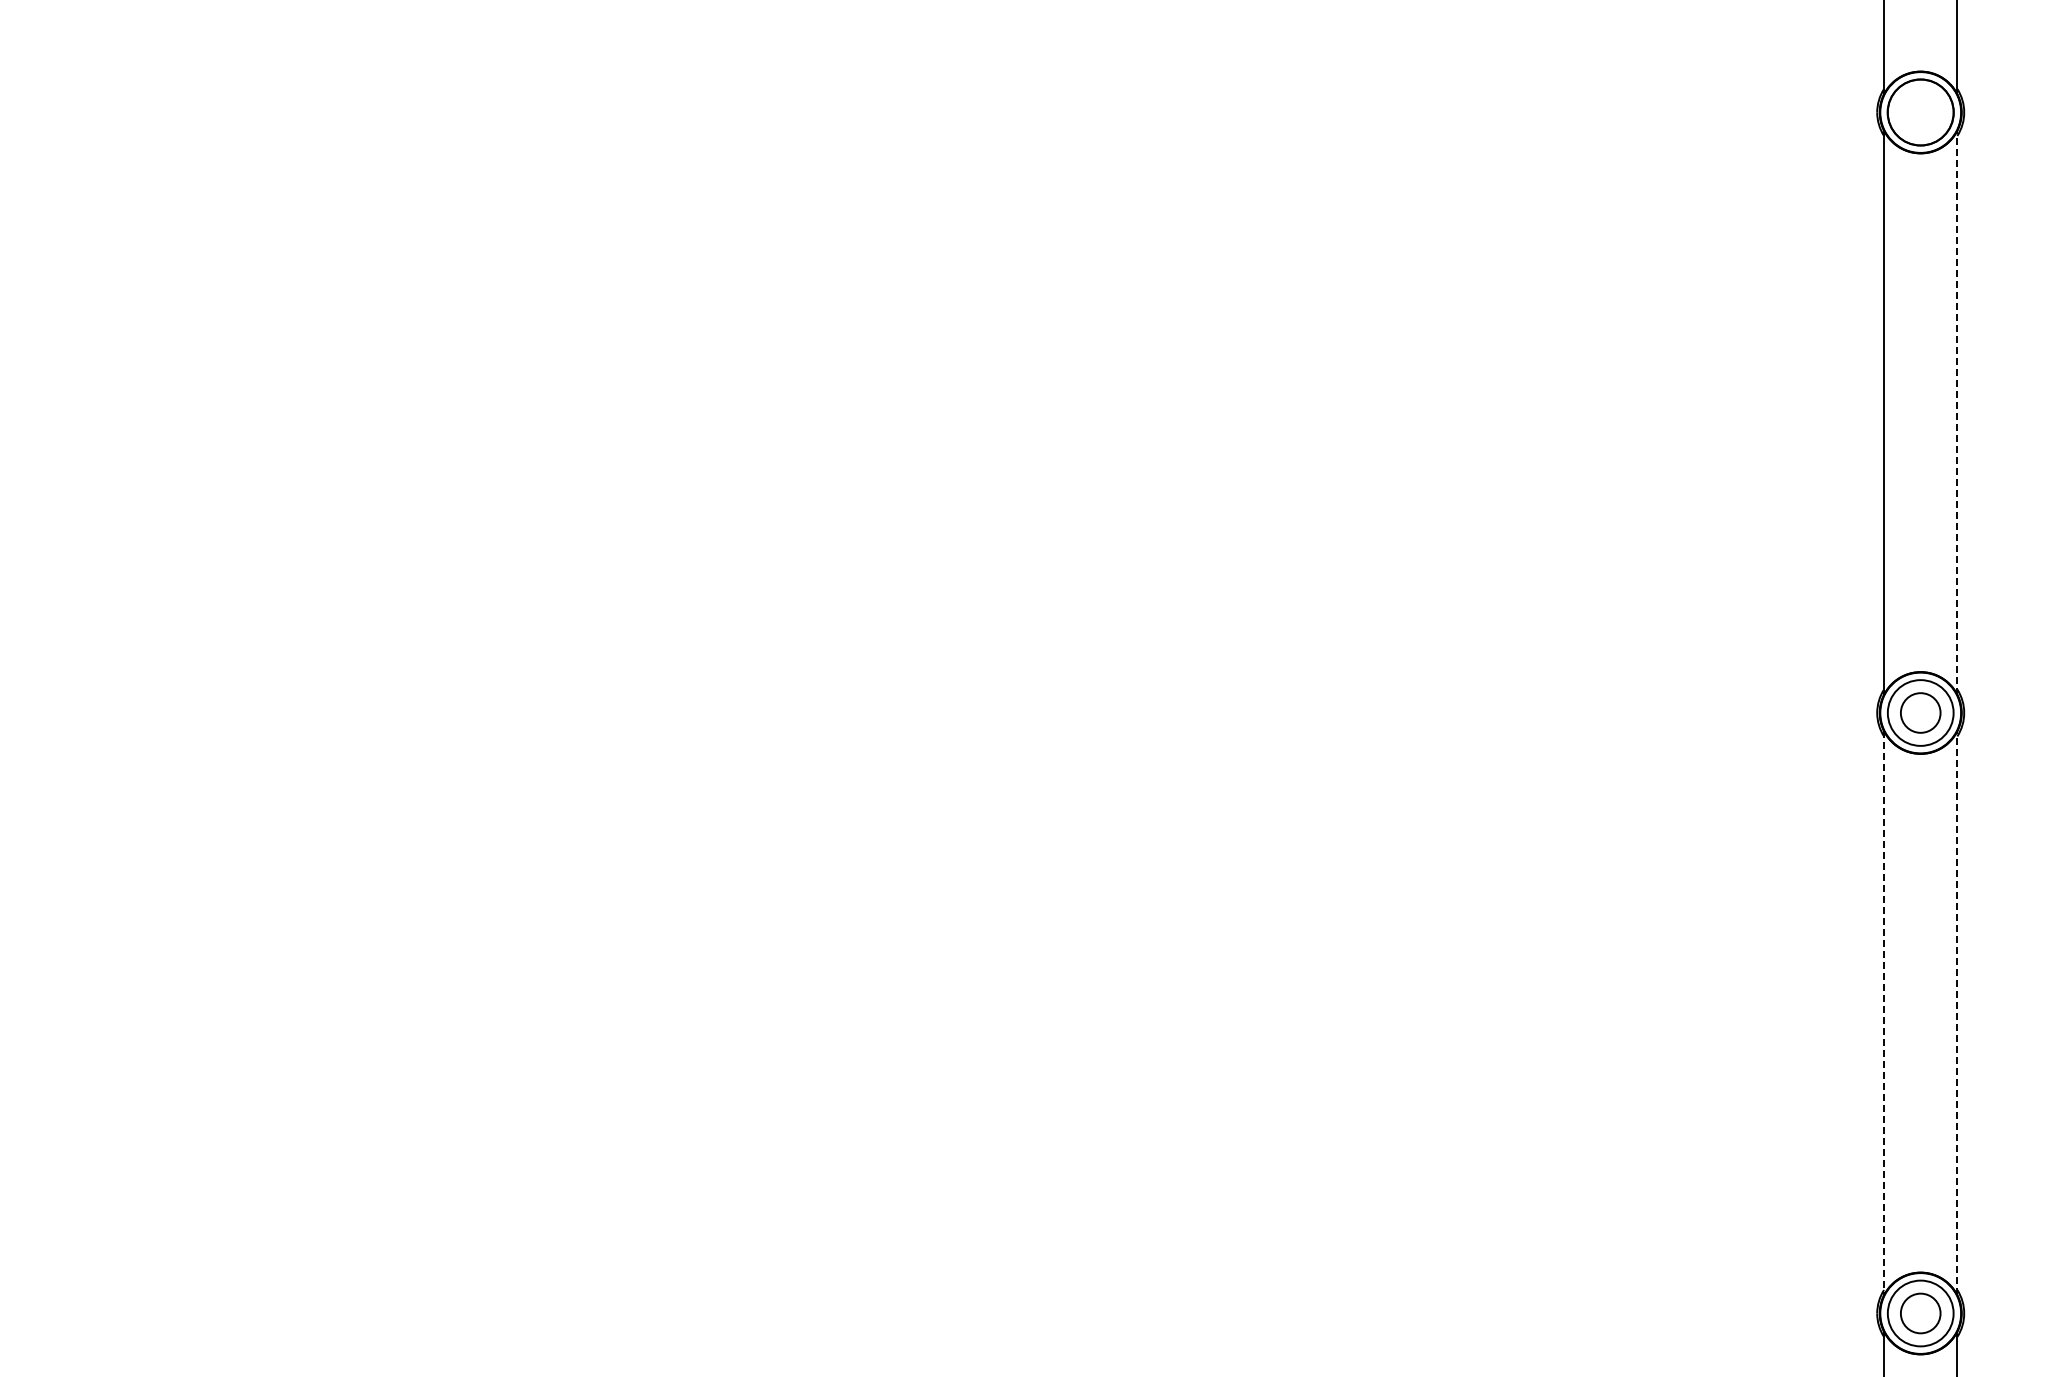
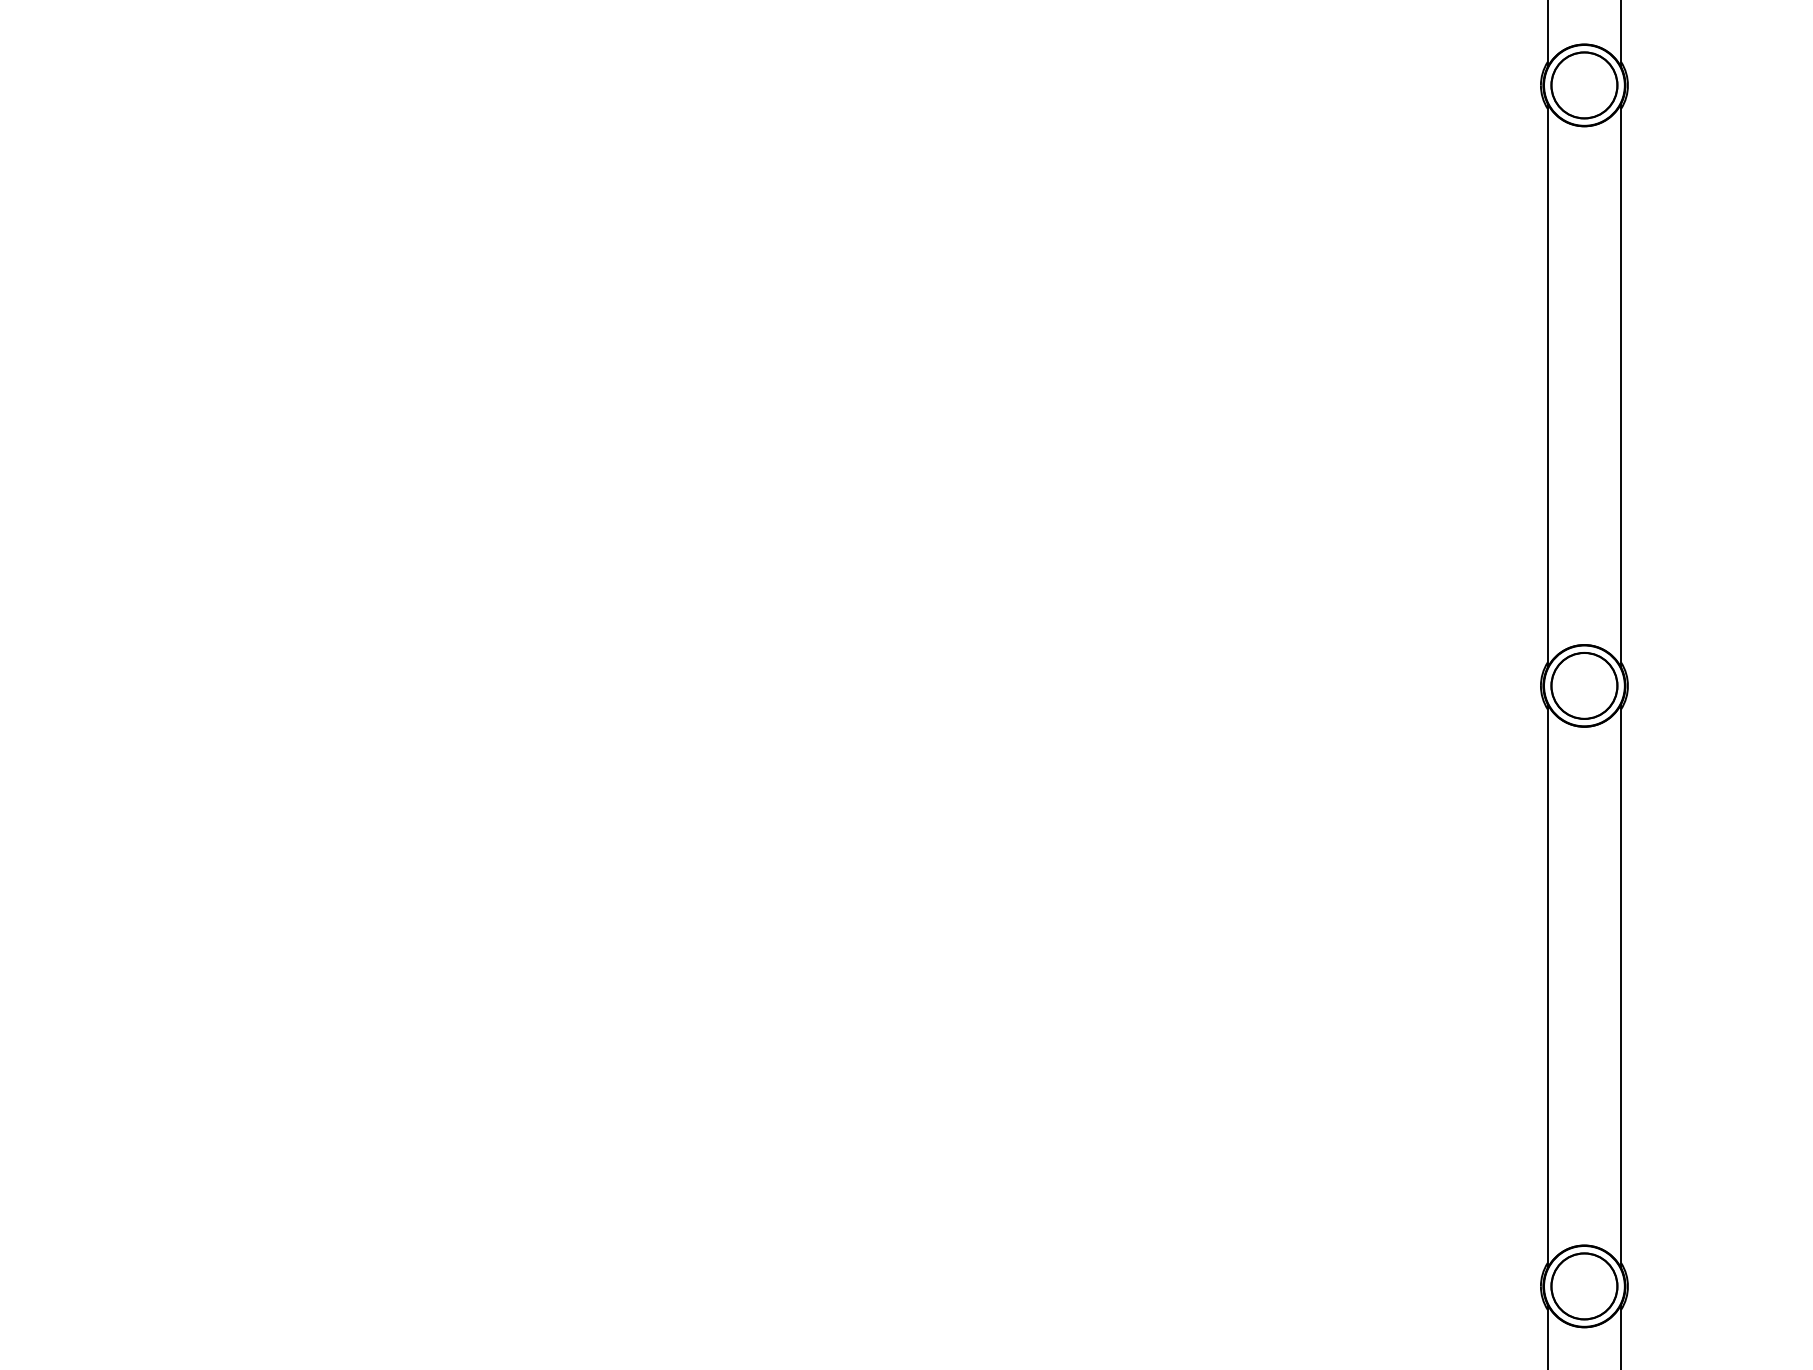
line: (1957, 412) -> (1621, 385), dashed -> solid
circle: (1920, 712) -> (1584, 685), size x1.67
line: (1957, 1012) -> (1621, 985), dashed -> solid
line: (1884, 1013) -> (1548, 986), dashed -> solid
circle: (1920, 1313) -> (1584, 1286), size x1.67

